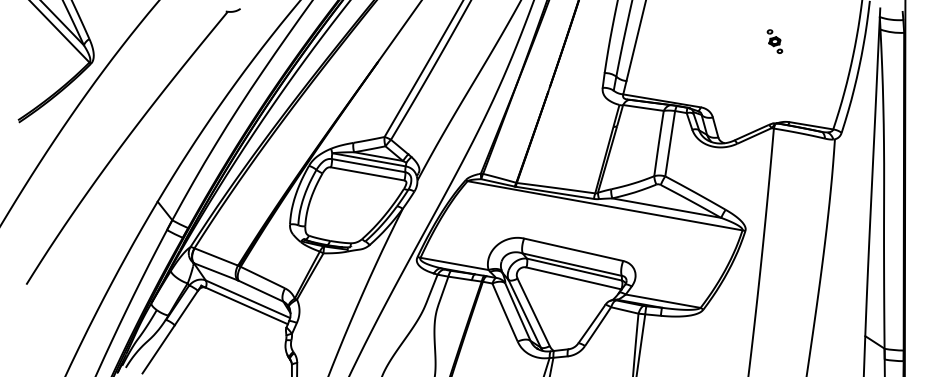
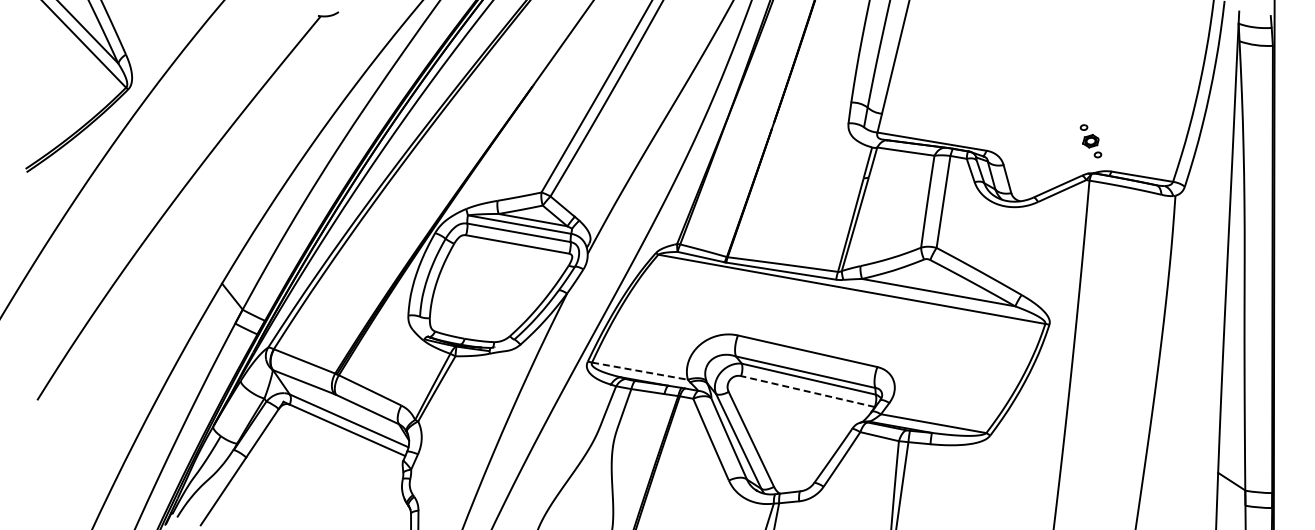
part: (774, 41) -> (1090, 141), moved
line: (454, 264) -> (639, 371), solid -> dashed
line: (573, 278) -> (807, 391), solid -> dashed

